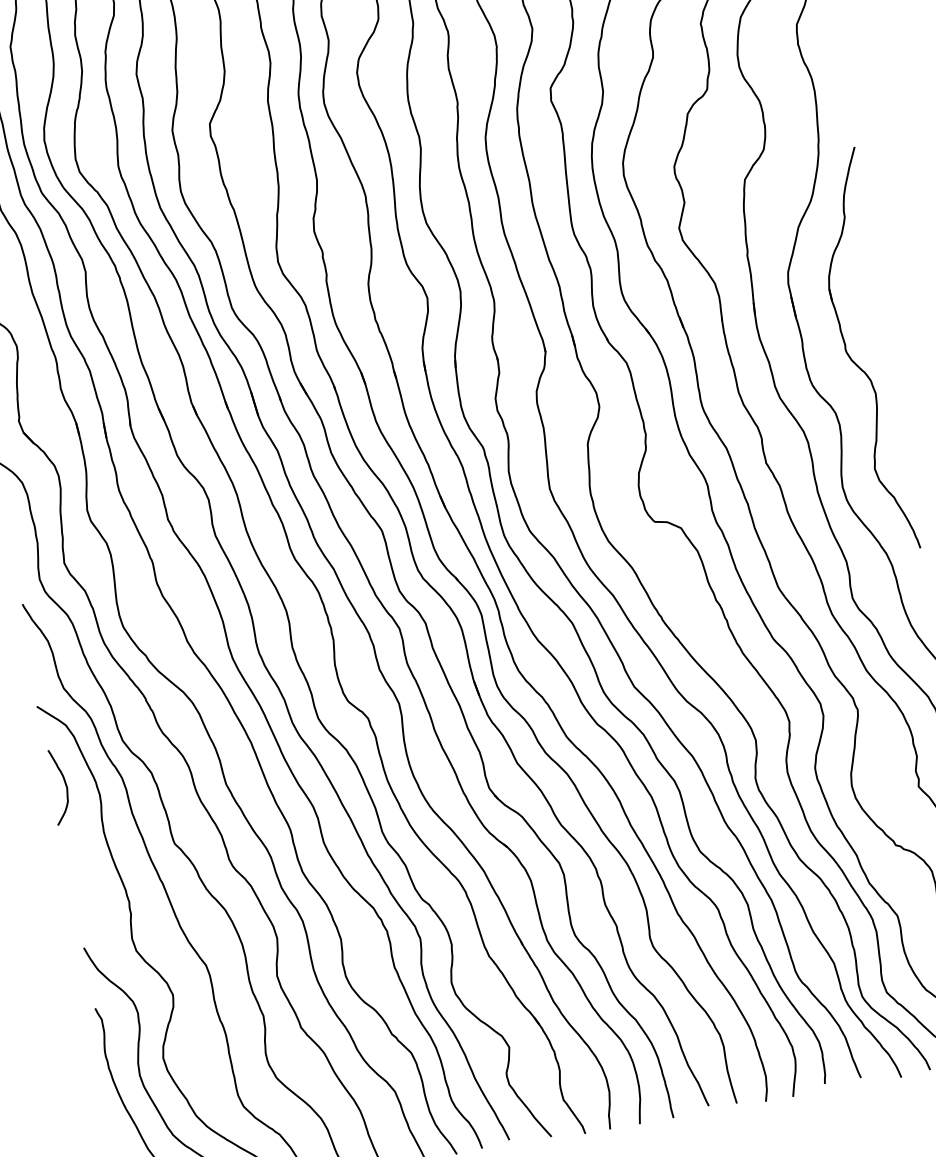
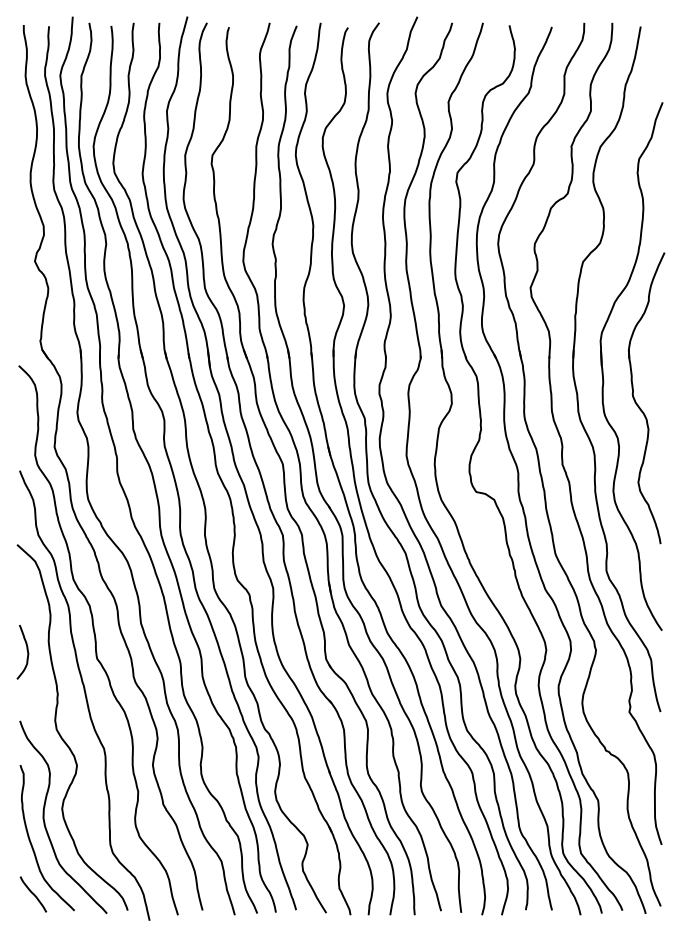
curve: (63, 783) -> (26, 650), moved

